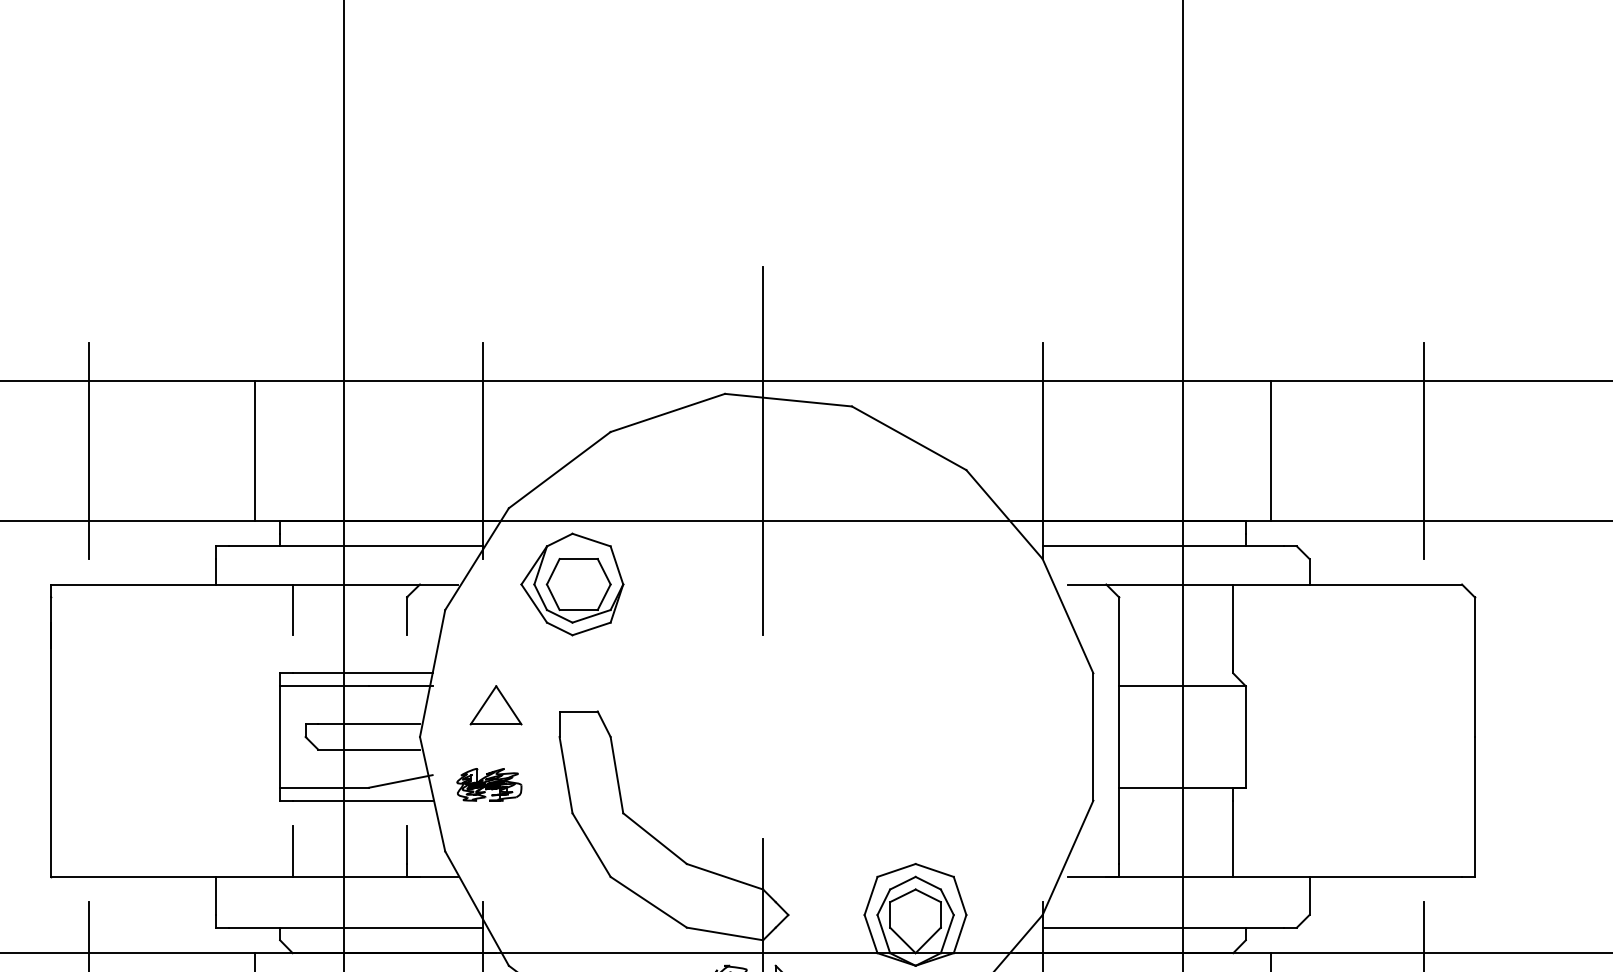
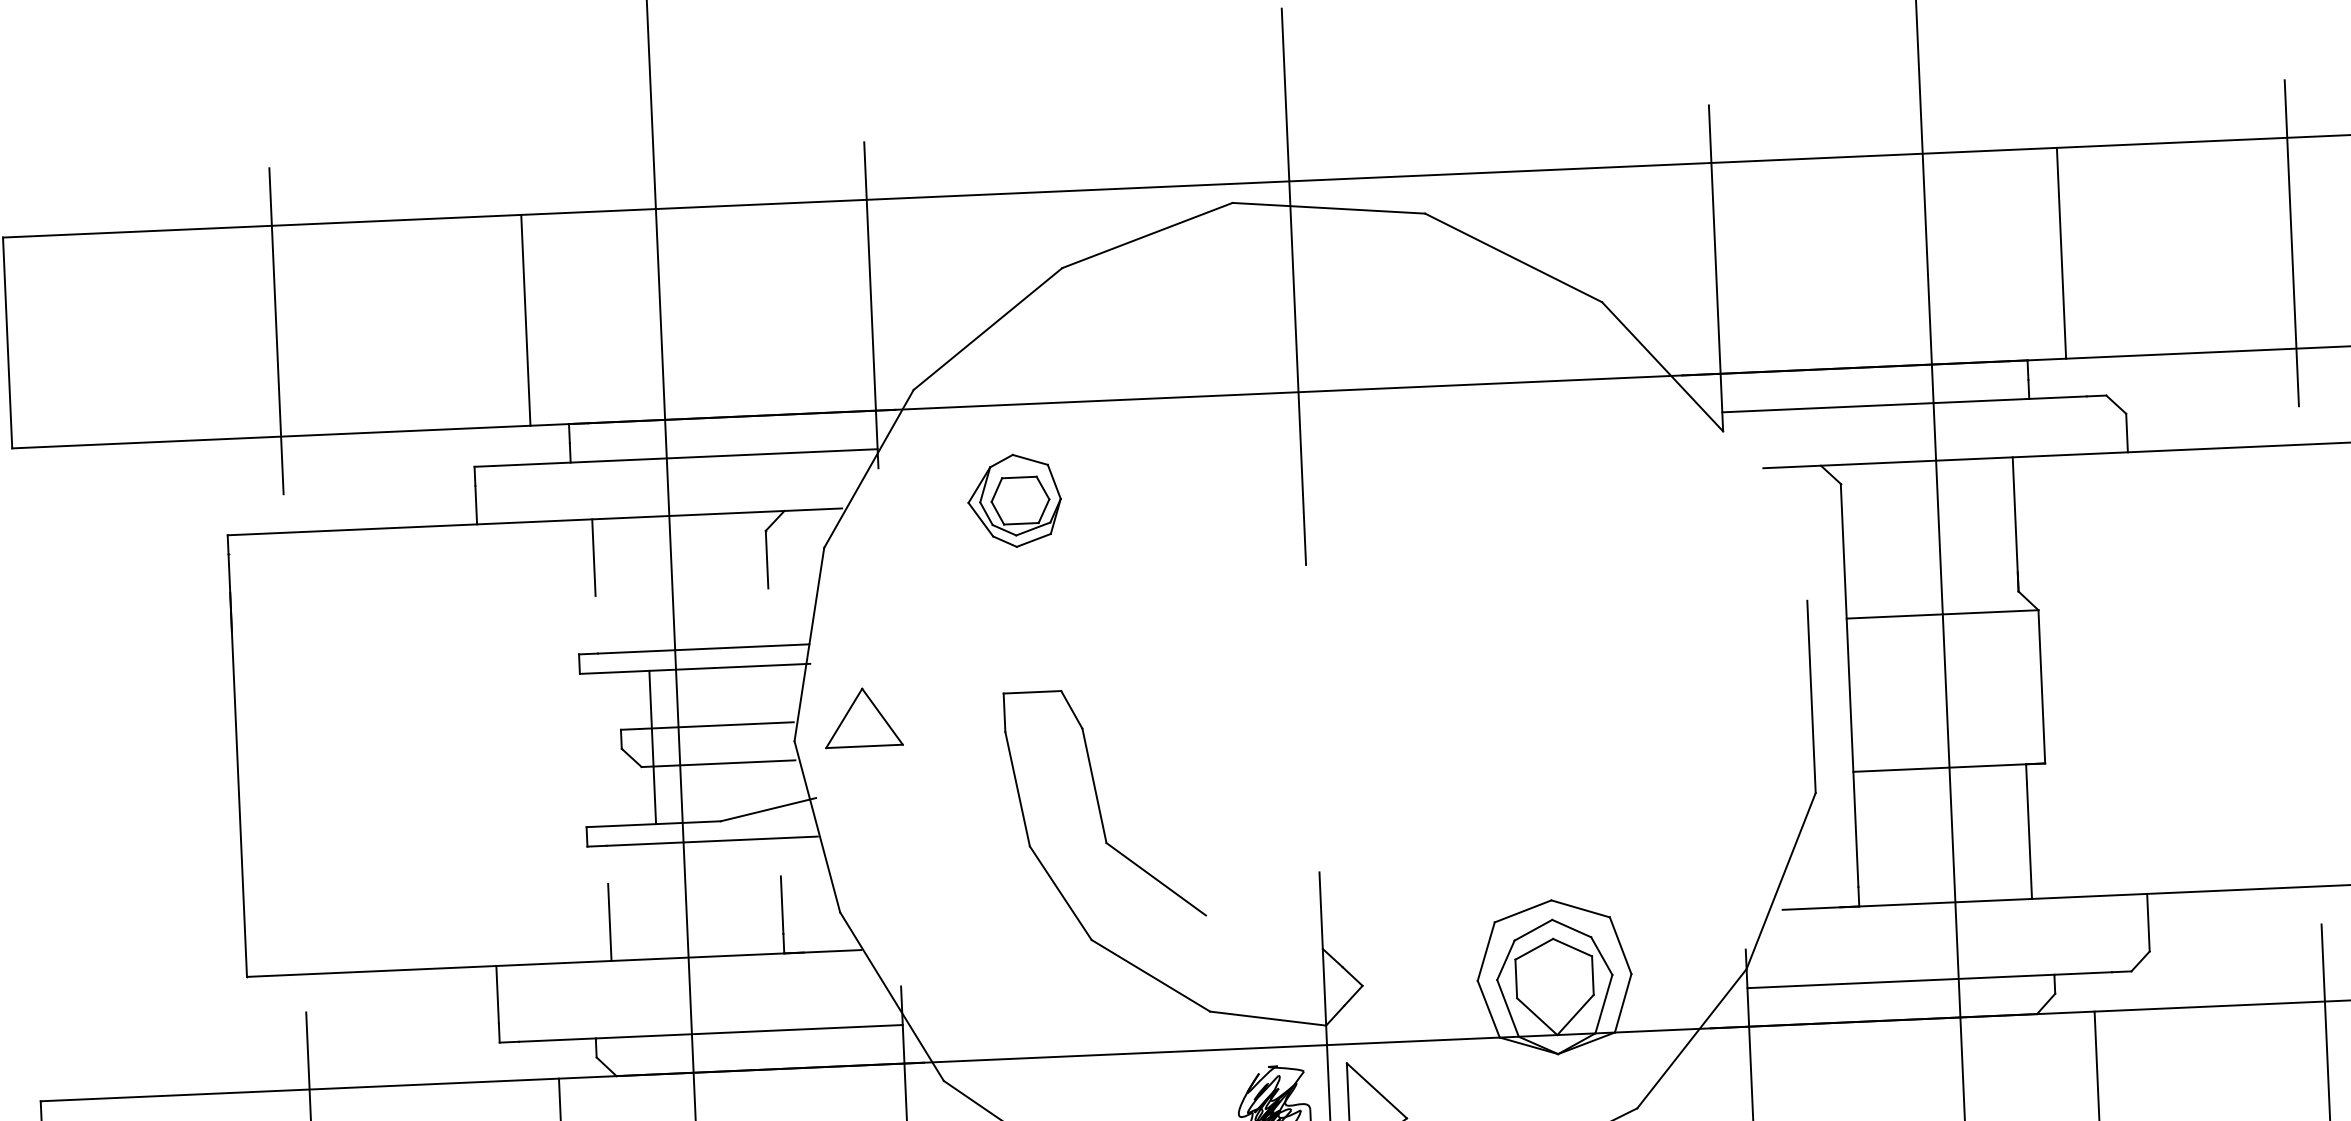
part: (572, 584) -> (1014, 500), size x0.6
line: (1067, 616) -> (1764, 516), removed
part: (495, 705) -> (862, 717), moved
line: (280, 736) -> (653, 746), moved
part: (489, 784) -> (902, 808), removed
line: (724, 876) -> (1263, 931), removed

